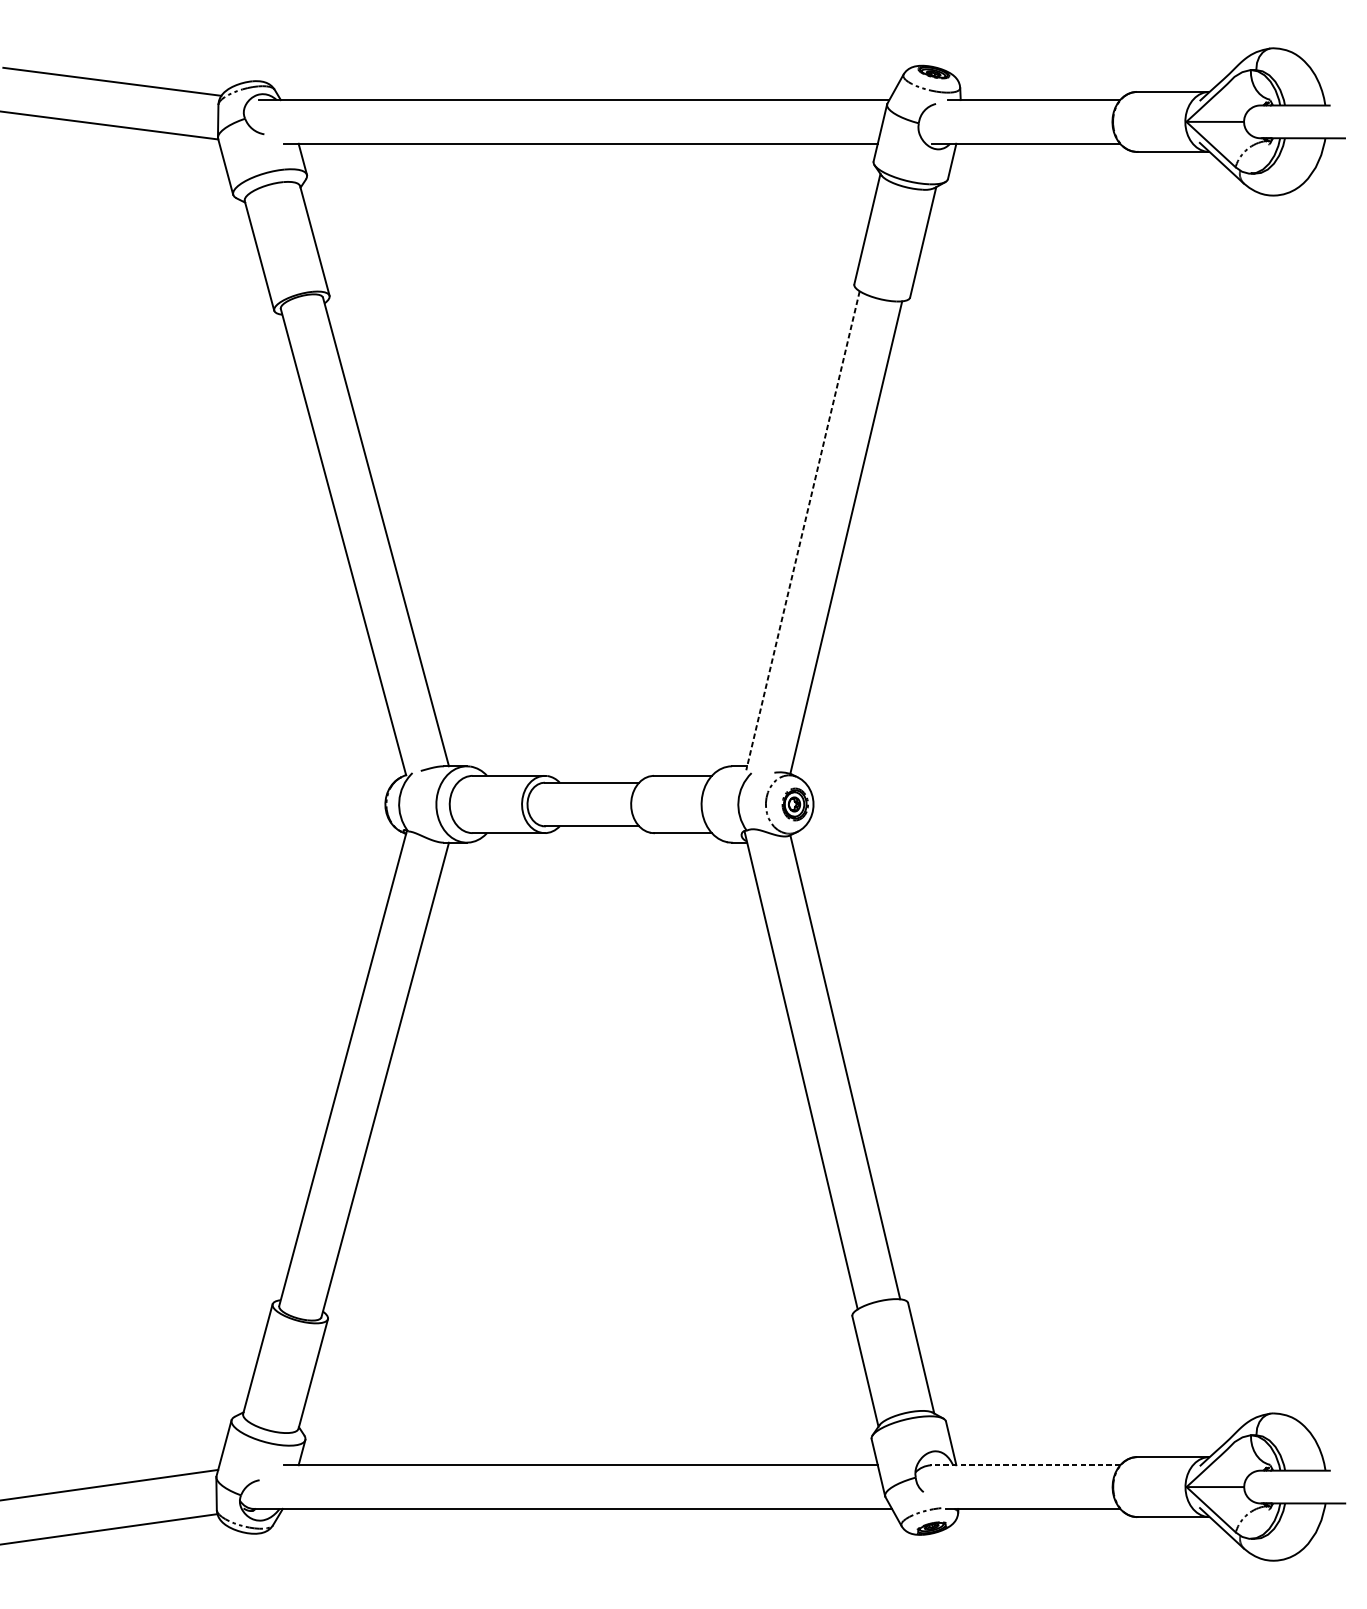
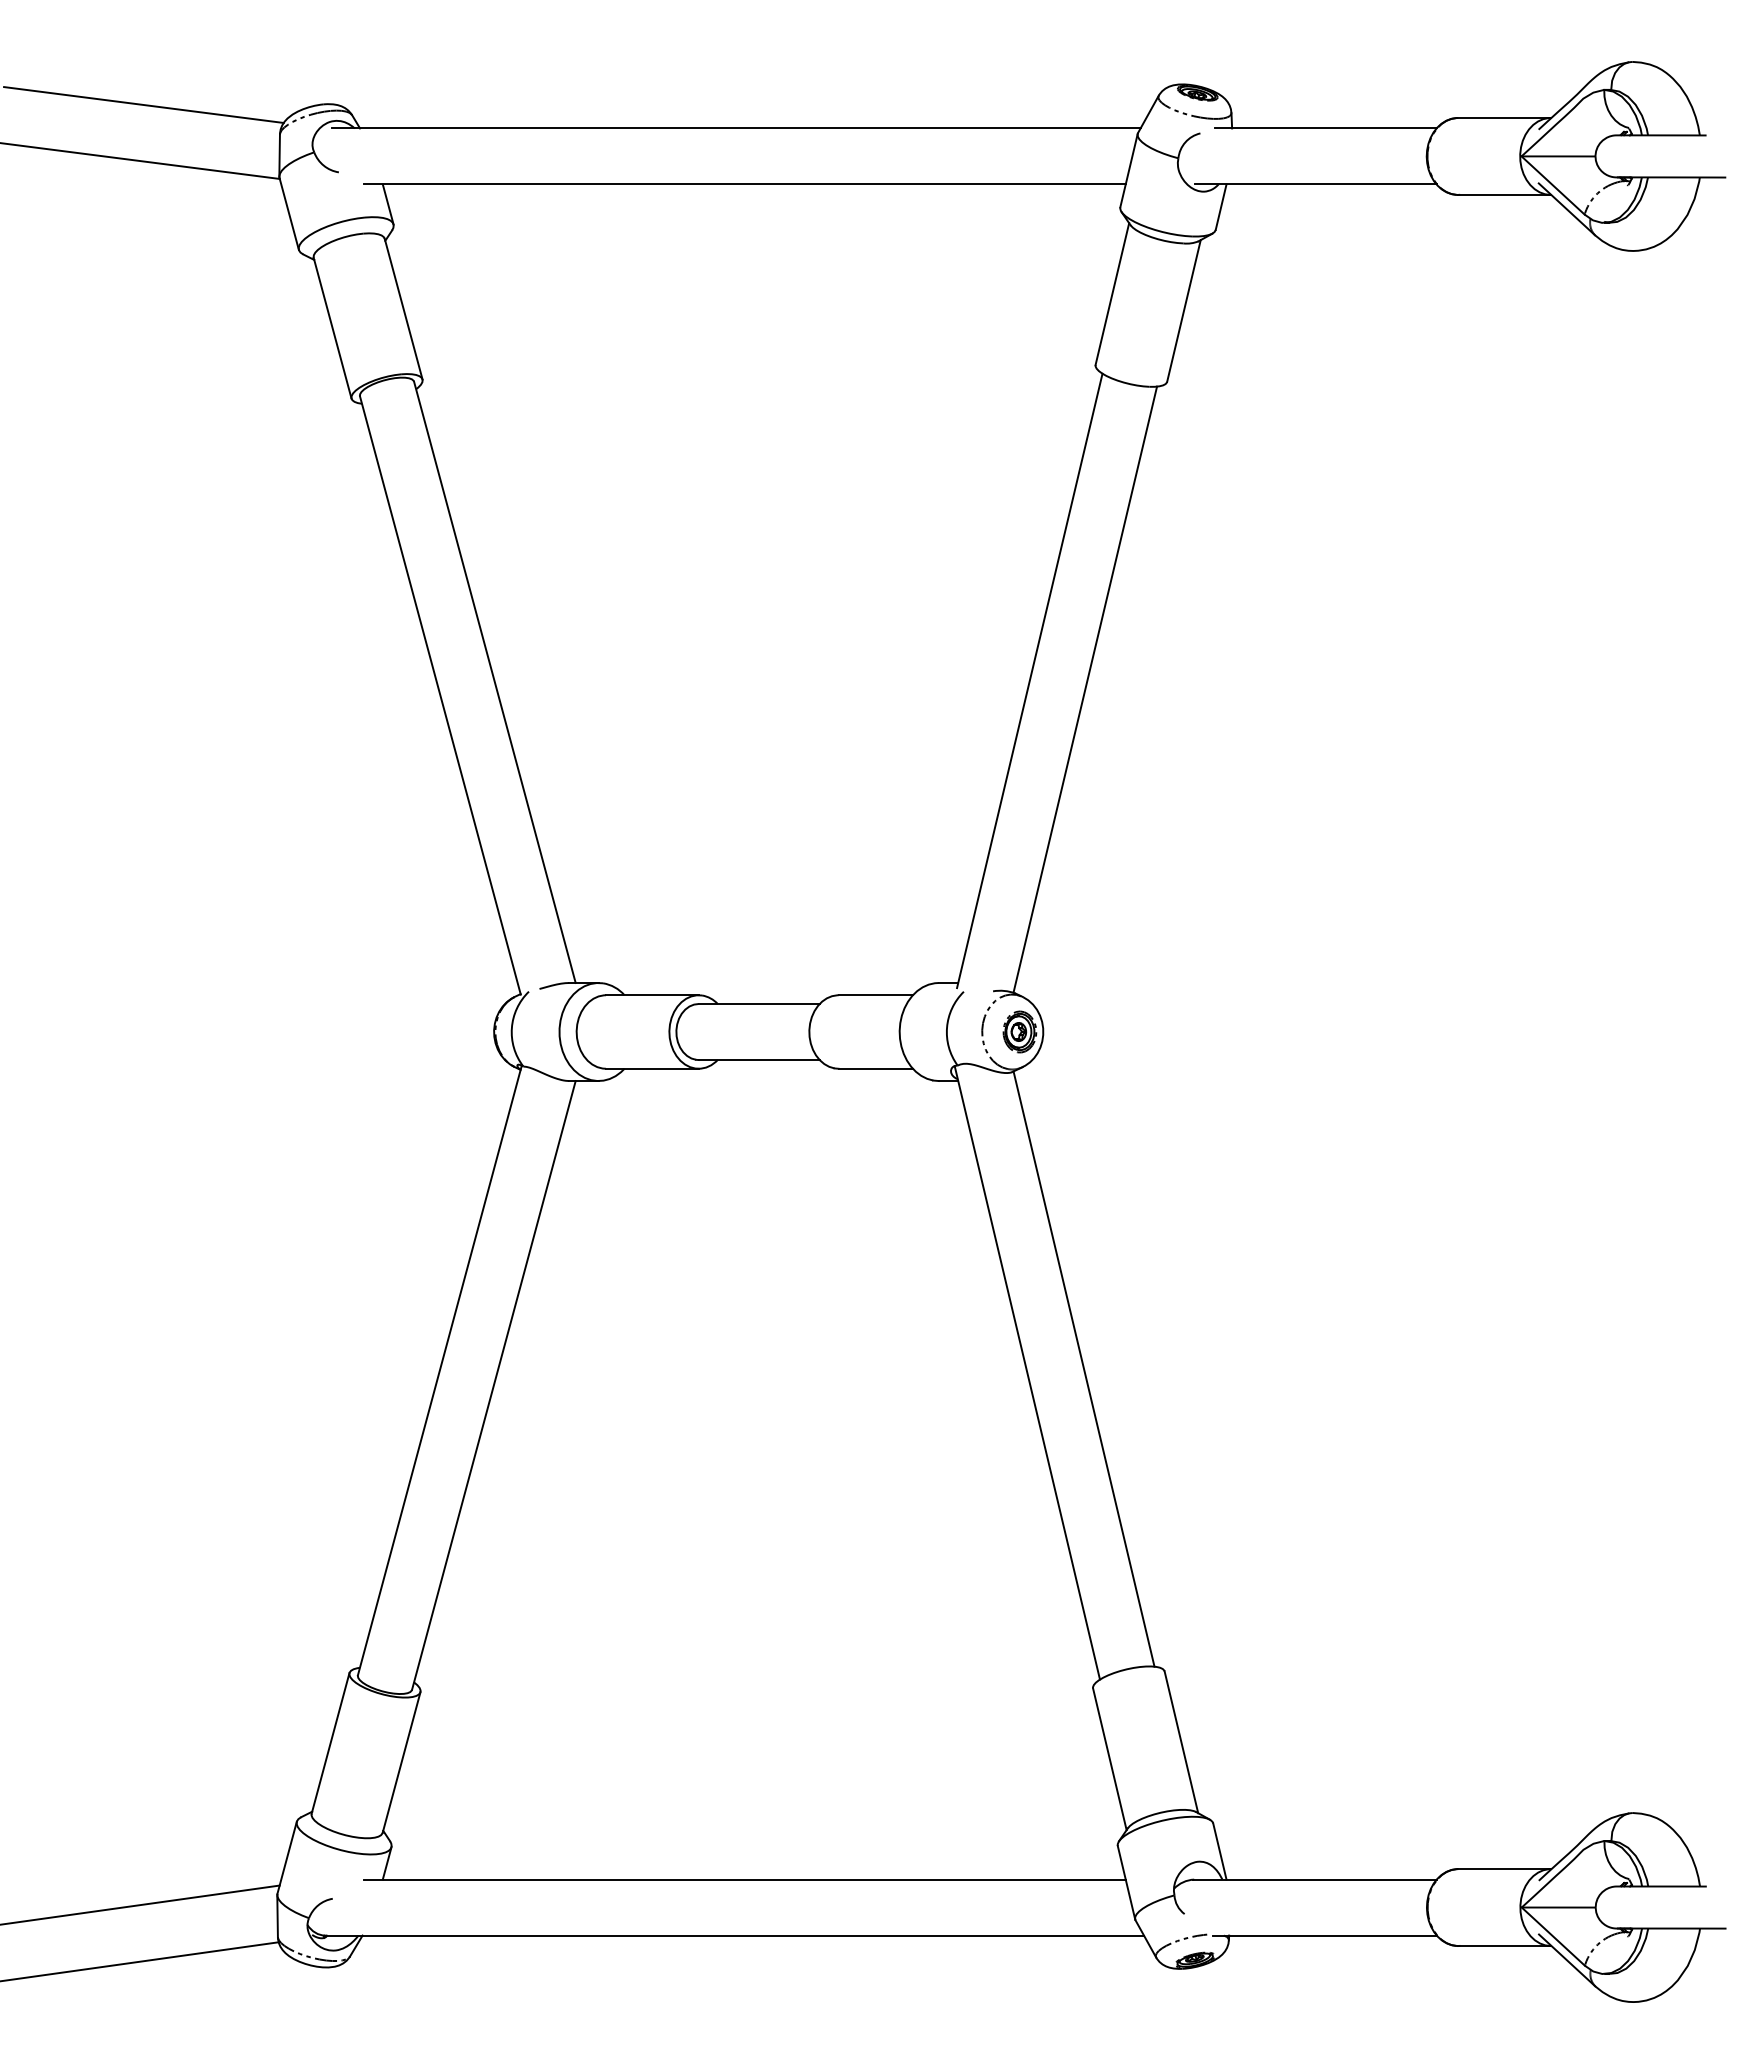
line: (802, 530) -> (1029, 680), dashed -> solid
line: (1025, 1465) -> (1315, 1879), dashed -> solid

